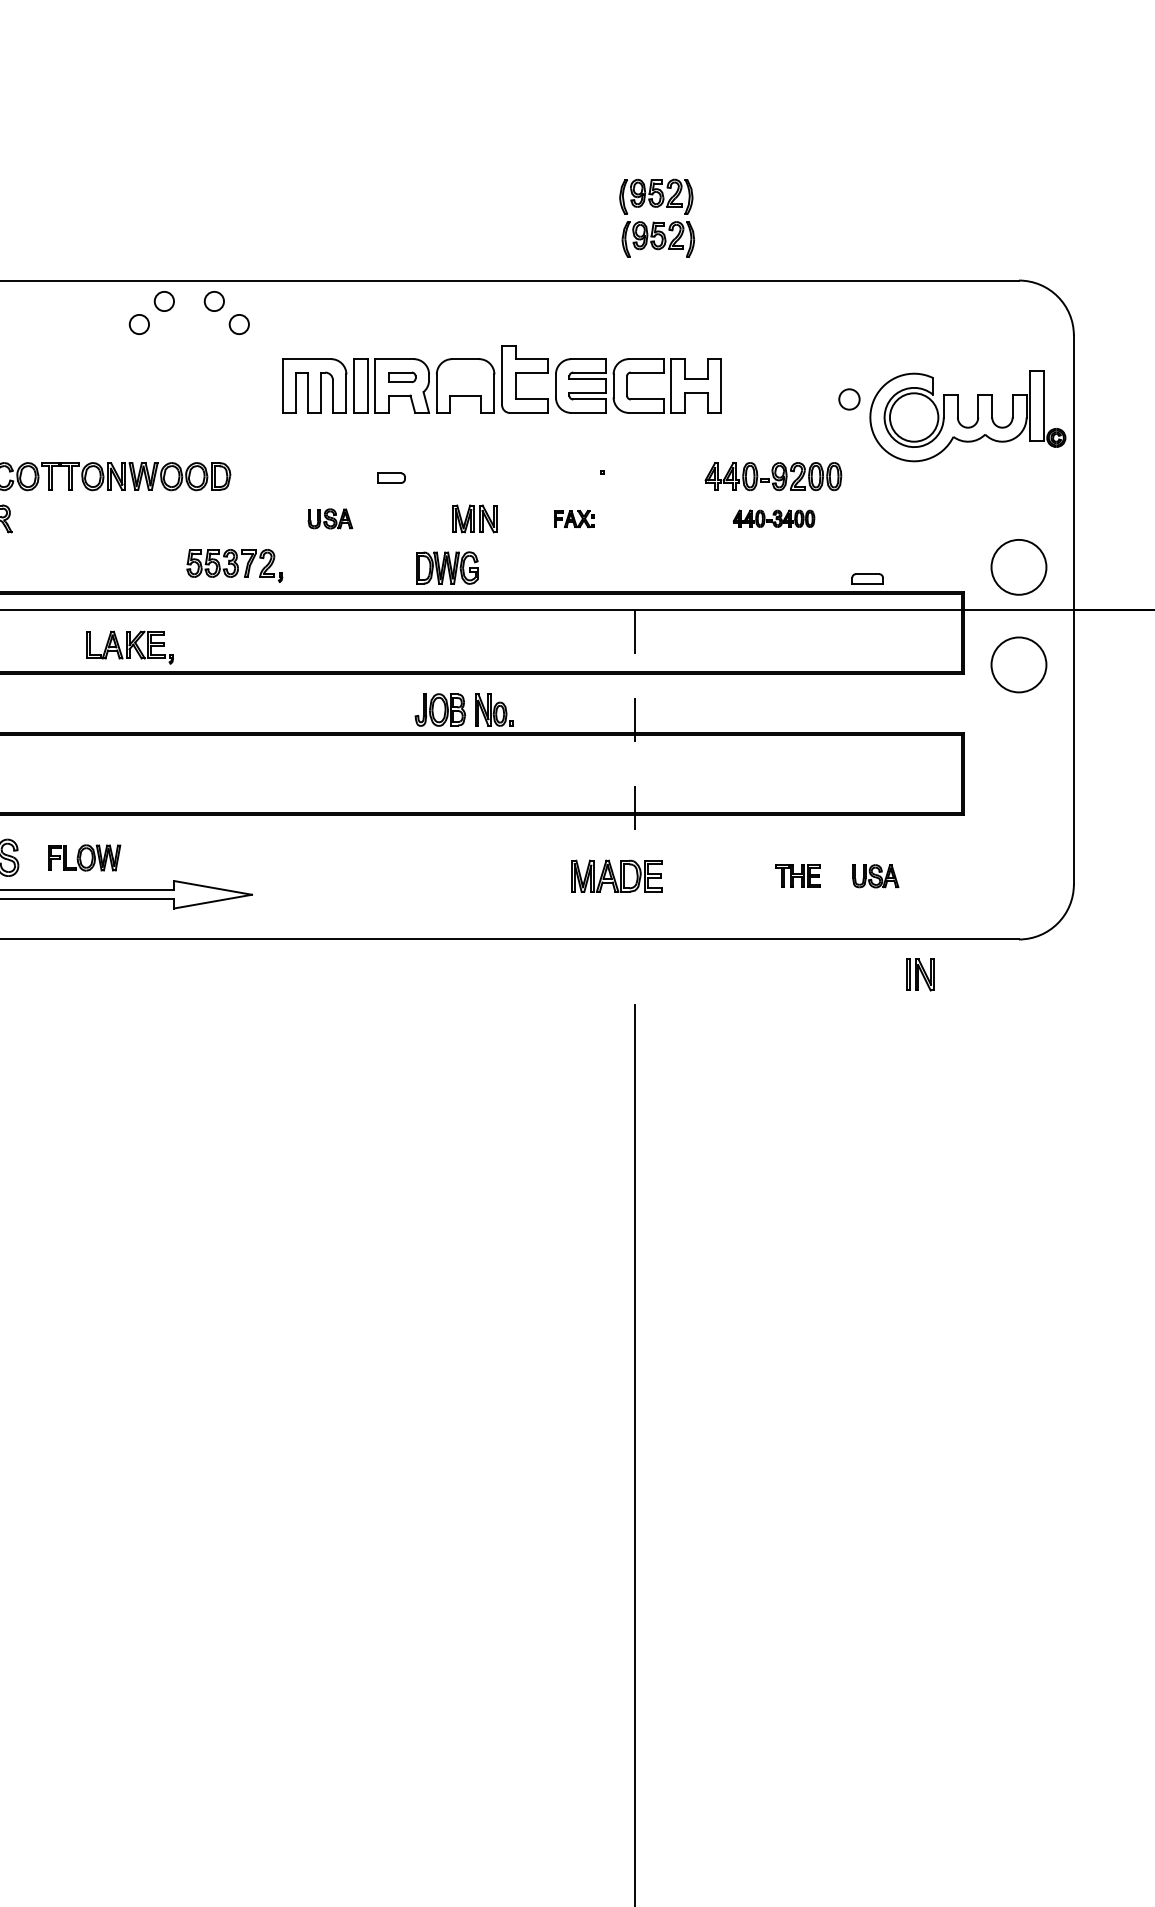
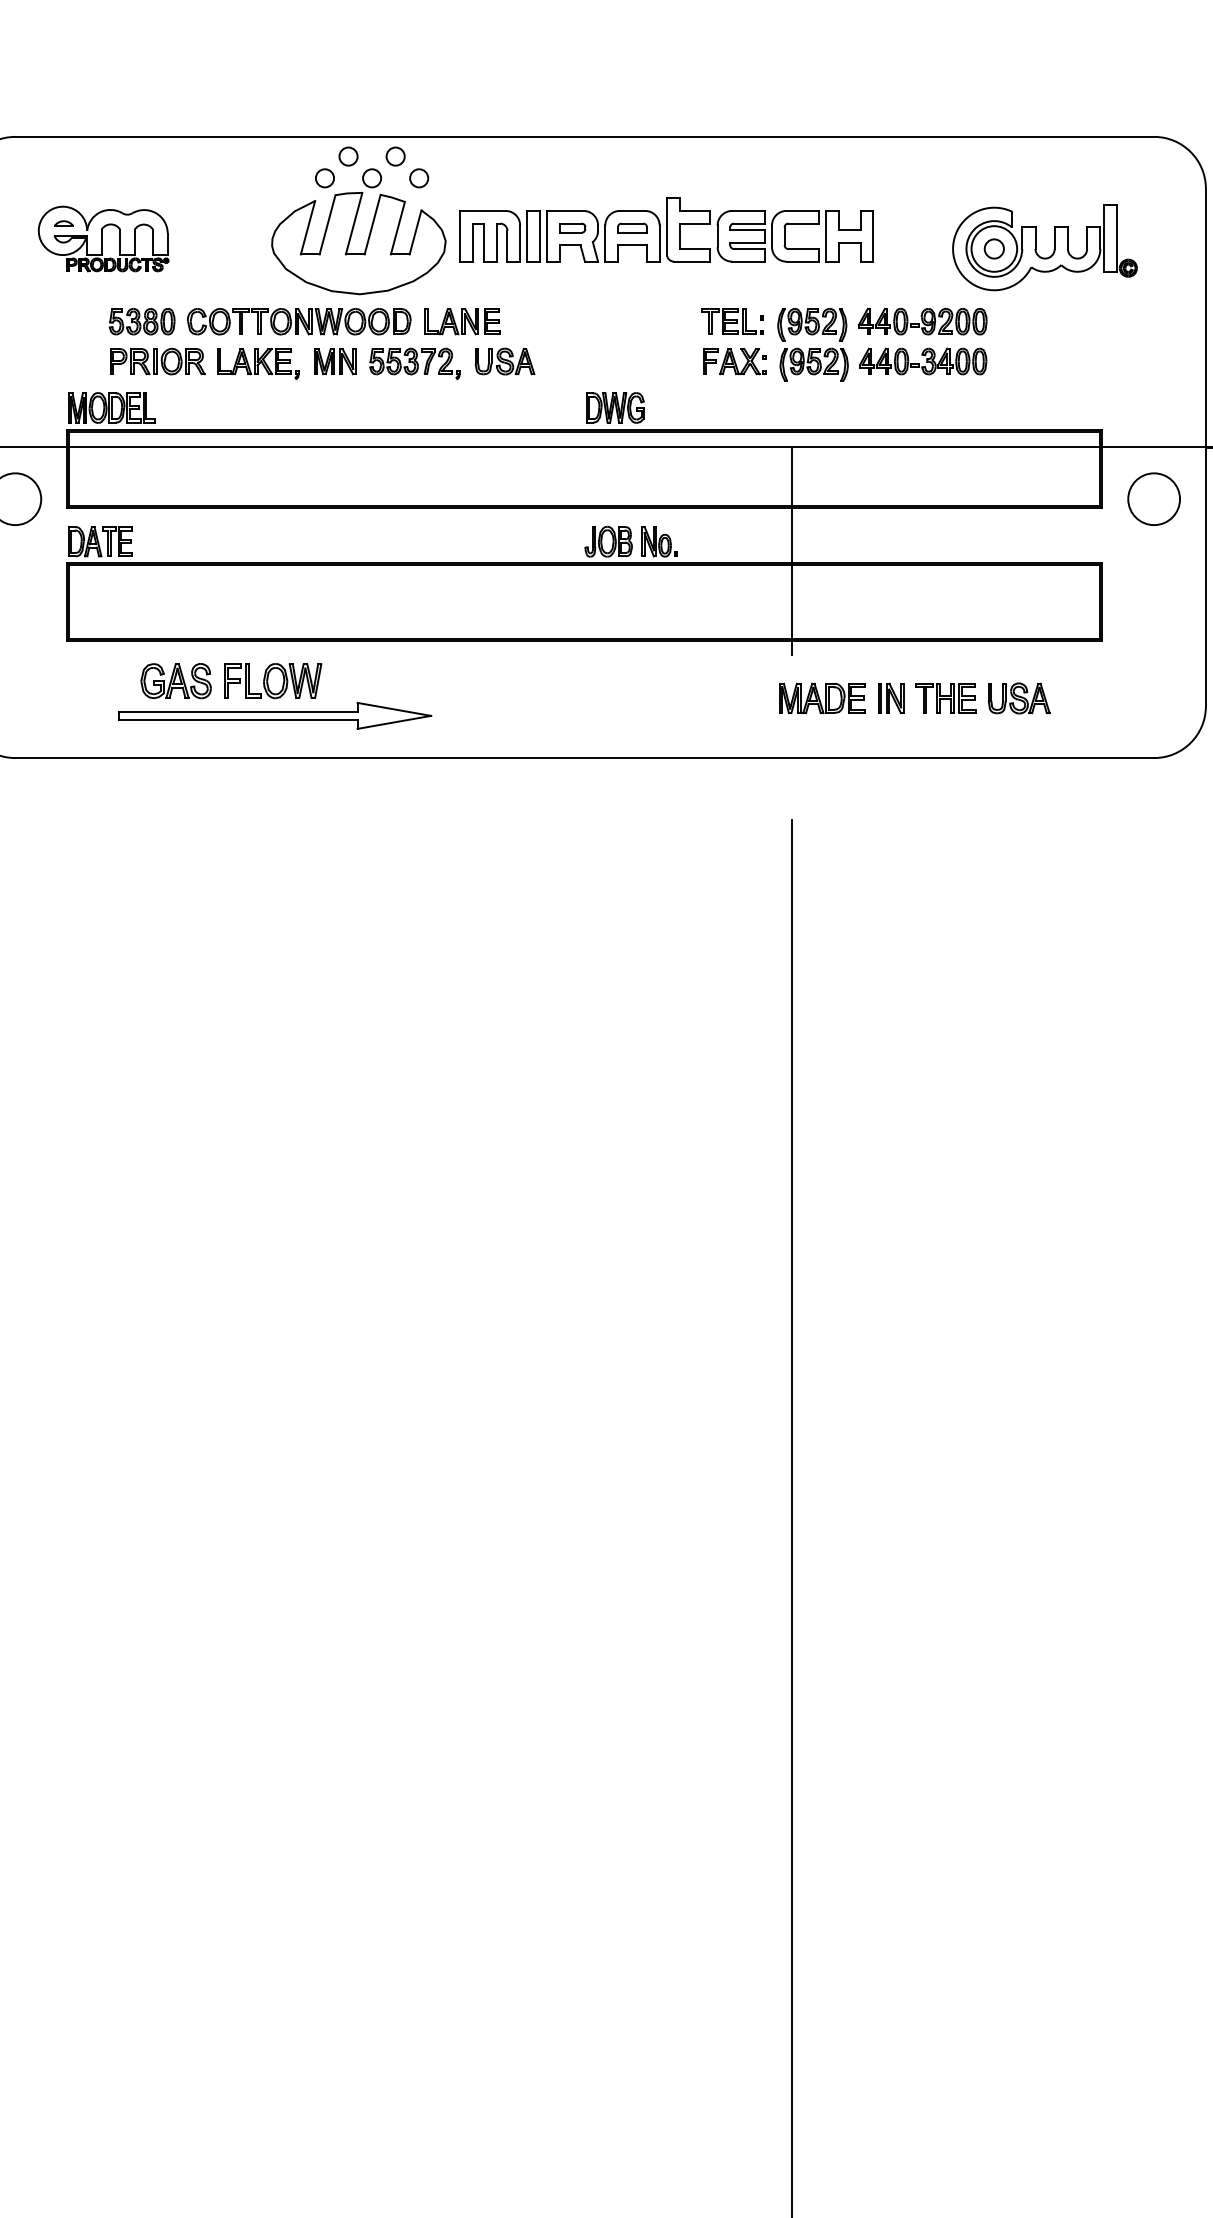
part: (656, 217) -> (812, 344), moved
part: (174, 380) -> (358, 231), added
part: (958, 415) -> (1036, 247), moved
part: (285, 476) -> (462, 321), added
part: (571, 476) -> (732, 321), added
part: (391, 477) -> (562, 322), removed
part: (329, 518) -> (504, 361), size x1.43
part: (475, 518) -> (335, 361), moved
part: (573, 518) -> (734, 361), size x1.67
part: (774, 518) -> (923, 361), size x1.67
part: (234, 565) -> (414, 363), moved
circle: (1018, 566) -> (1153, 406), removed
part: (867, 578) -> (632, 227), moved
part: (130, 647) -> (258, 363), moved
line: (634, 720) -> (791, 551), dashed -> solid
part: (84, 858) -> (273, 681), size x1.43
part: (617, 876) -> (822, 698), moved
part: (797, 876) -> (945, 698), size x1.43
part: (875, 876) -> (1018, 698), size x1.43
part: (920, 974) -> (891, 698), moved

